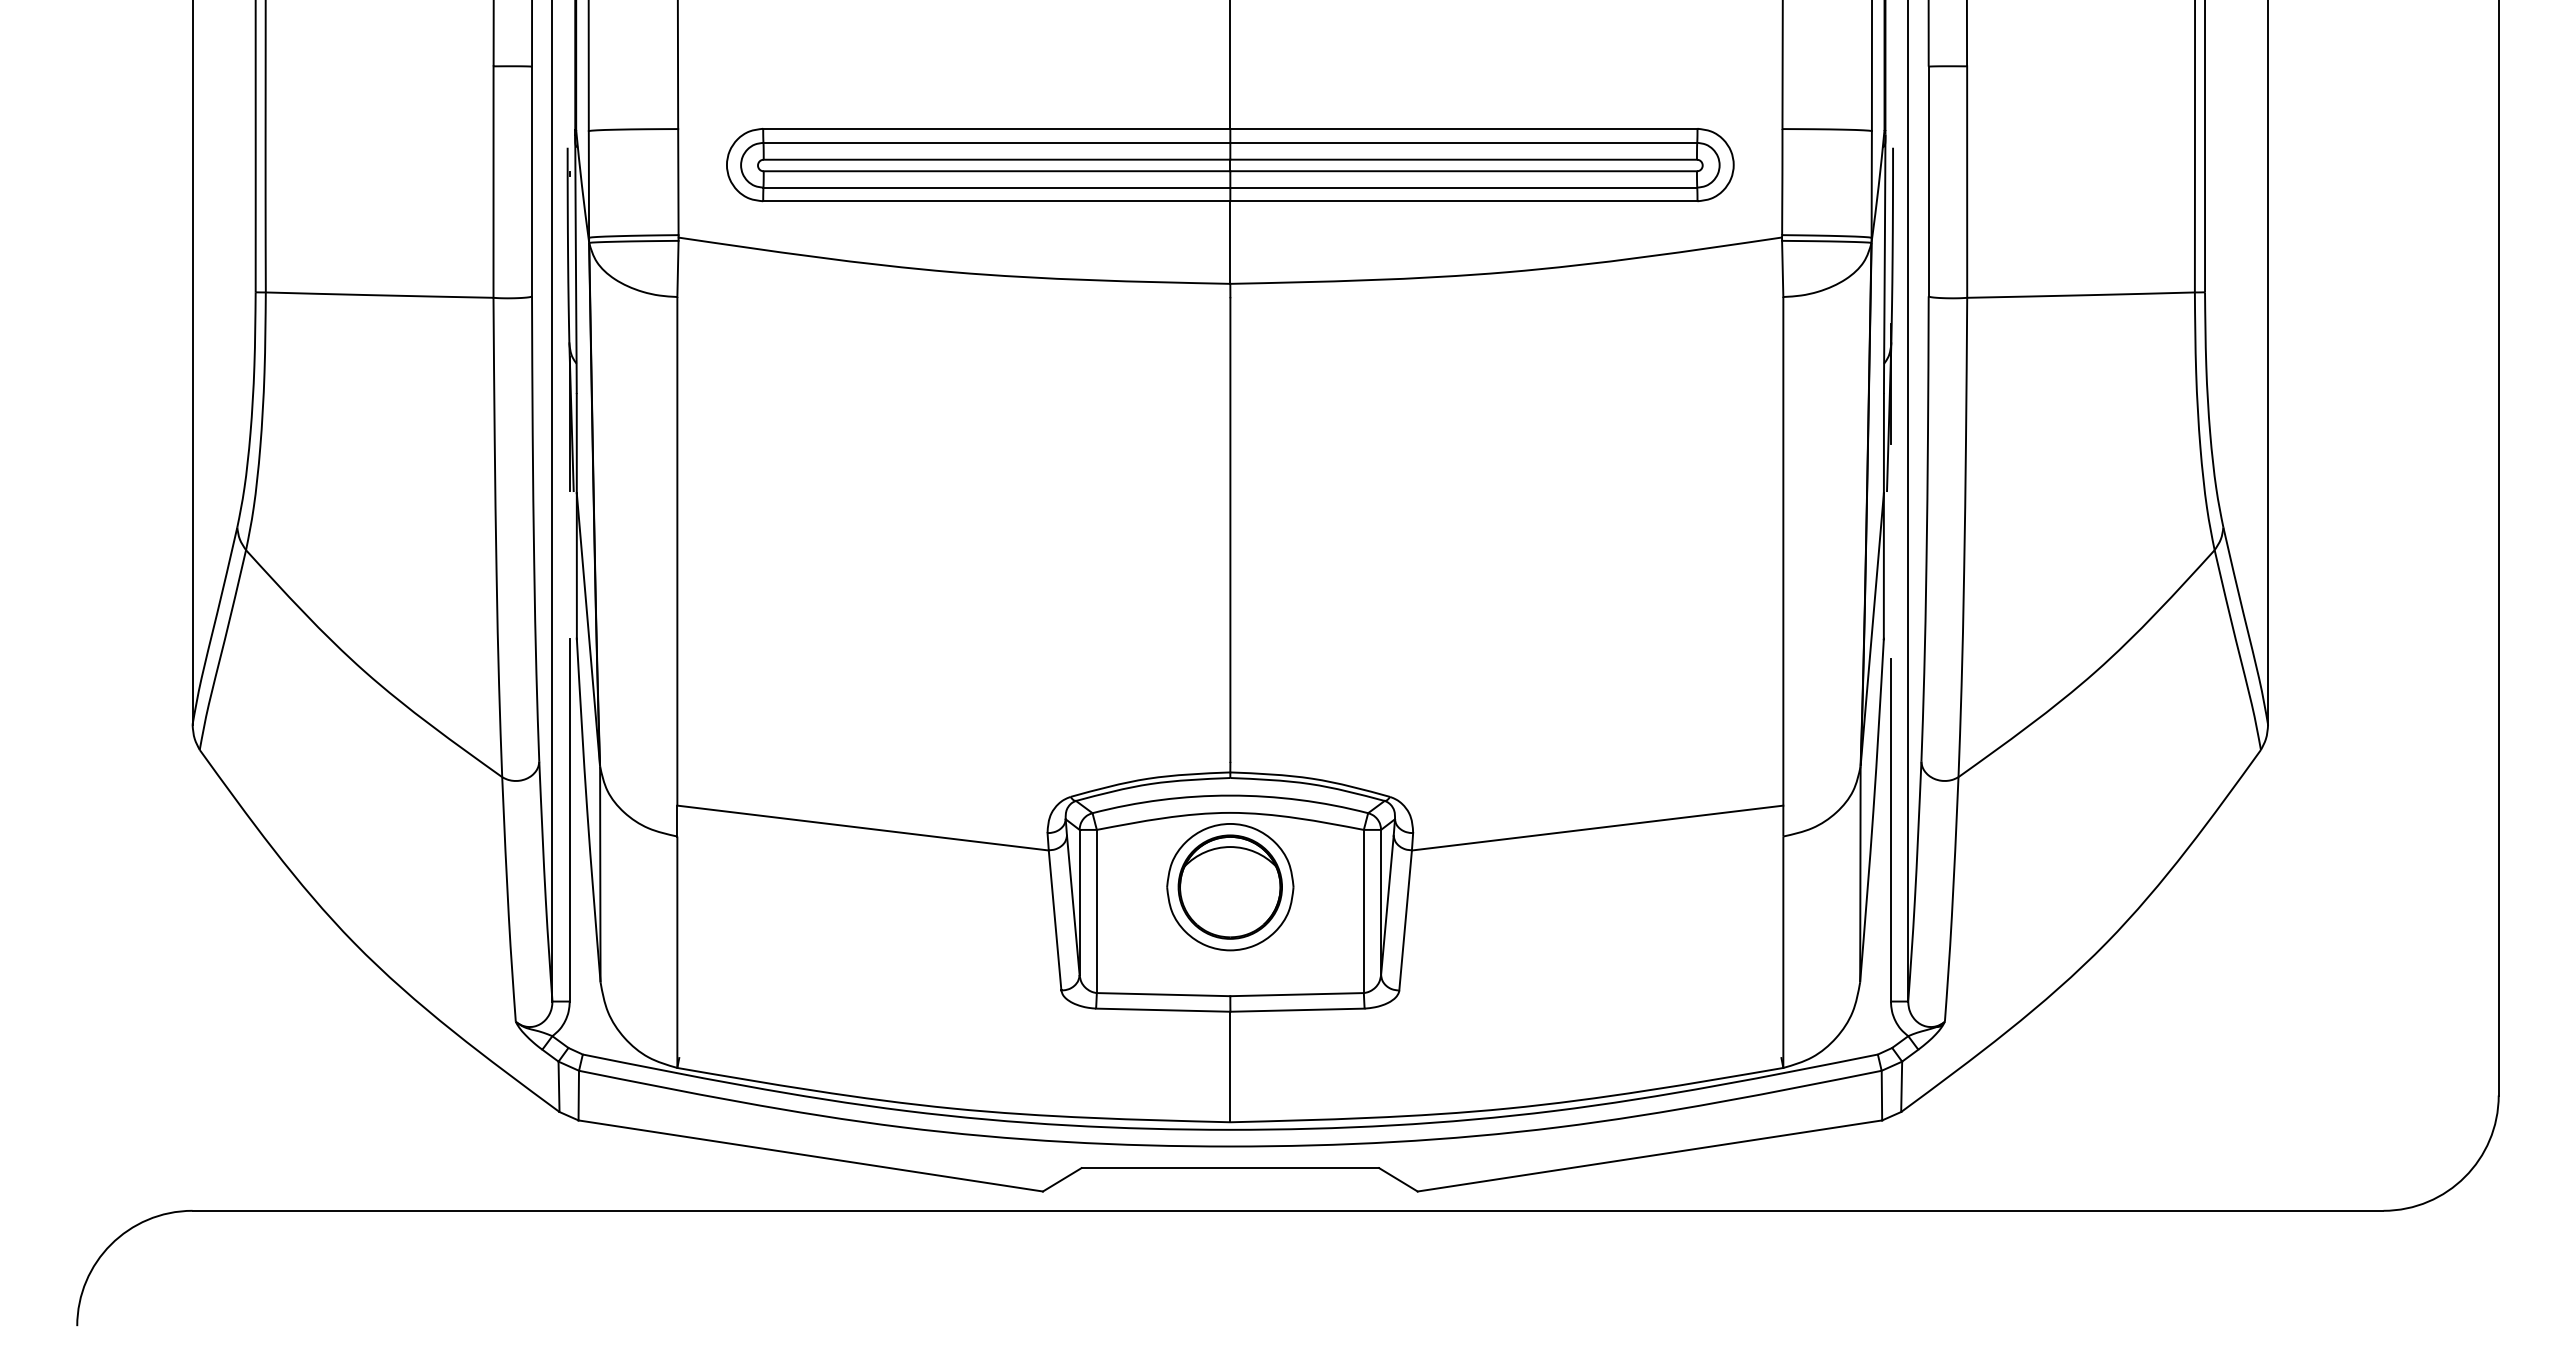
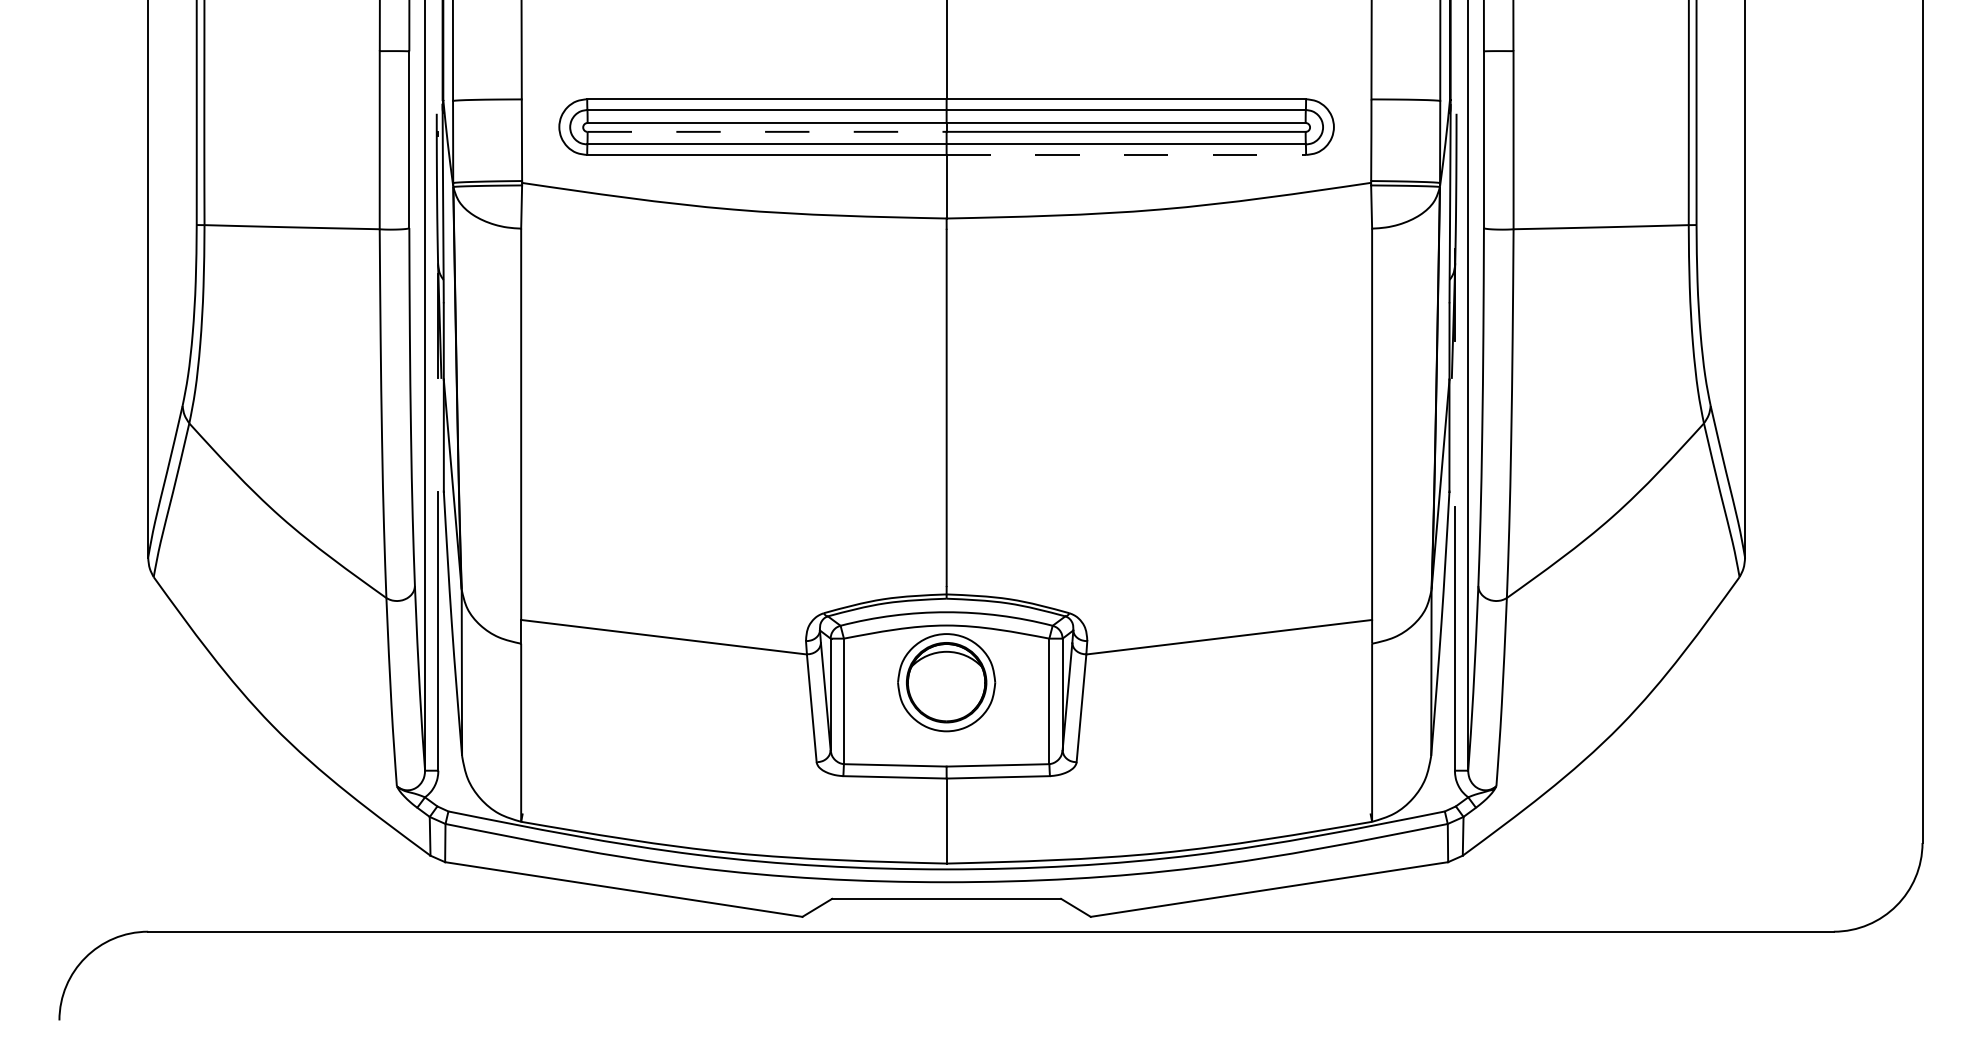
line: (997, 171) -> (767, 132), solid -> dashed
line: (1463, 201) -> (1126, 155), solid -> dashed

